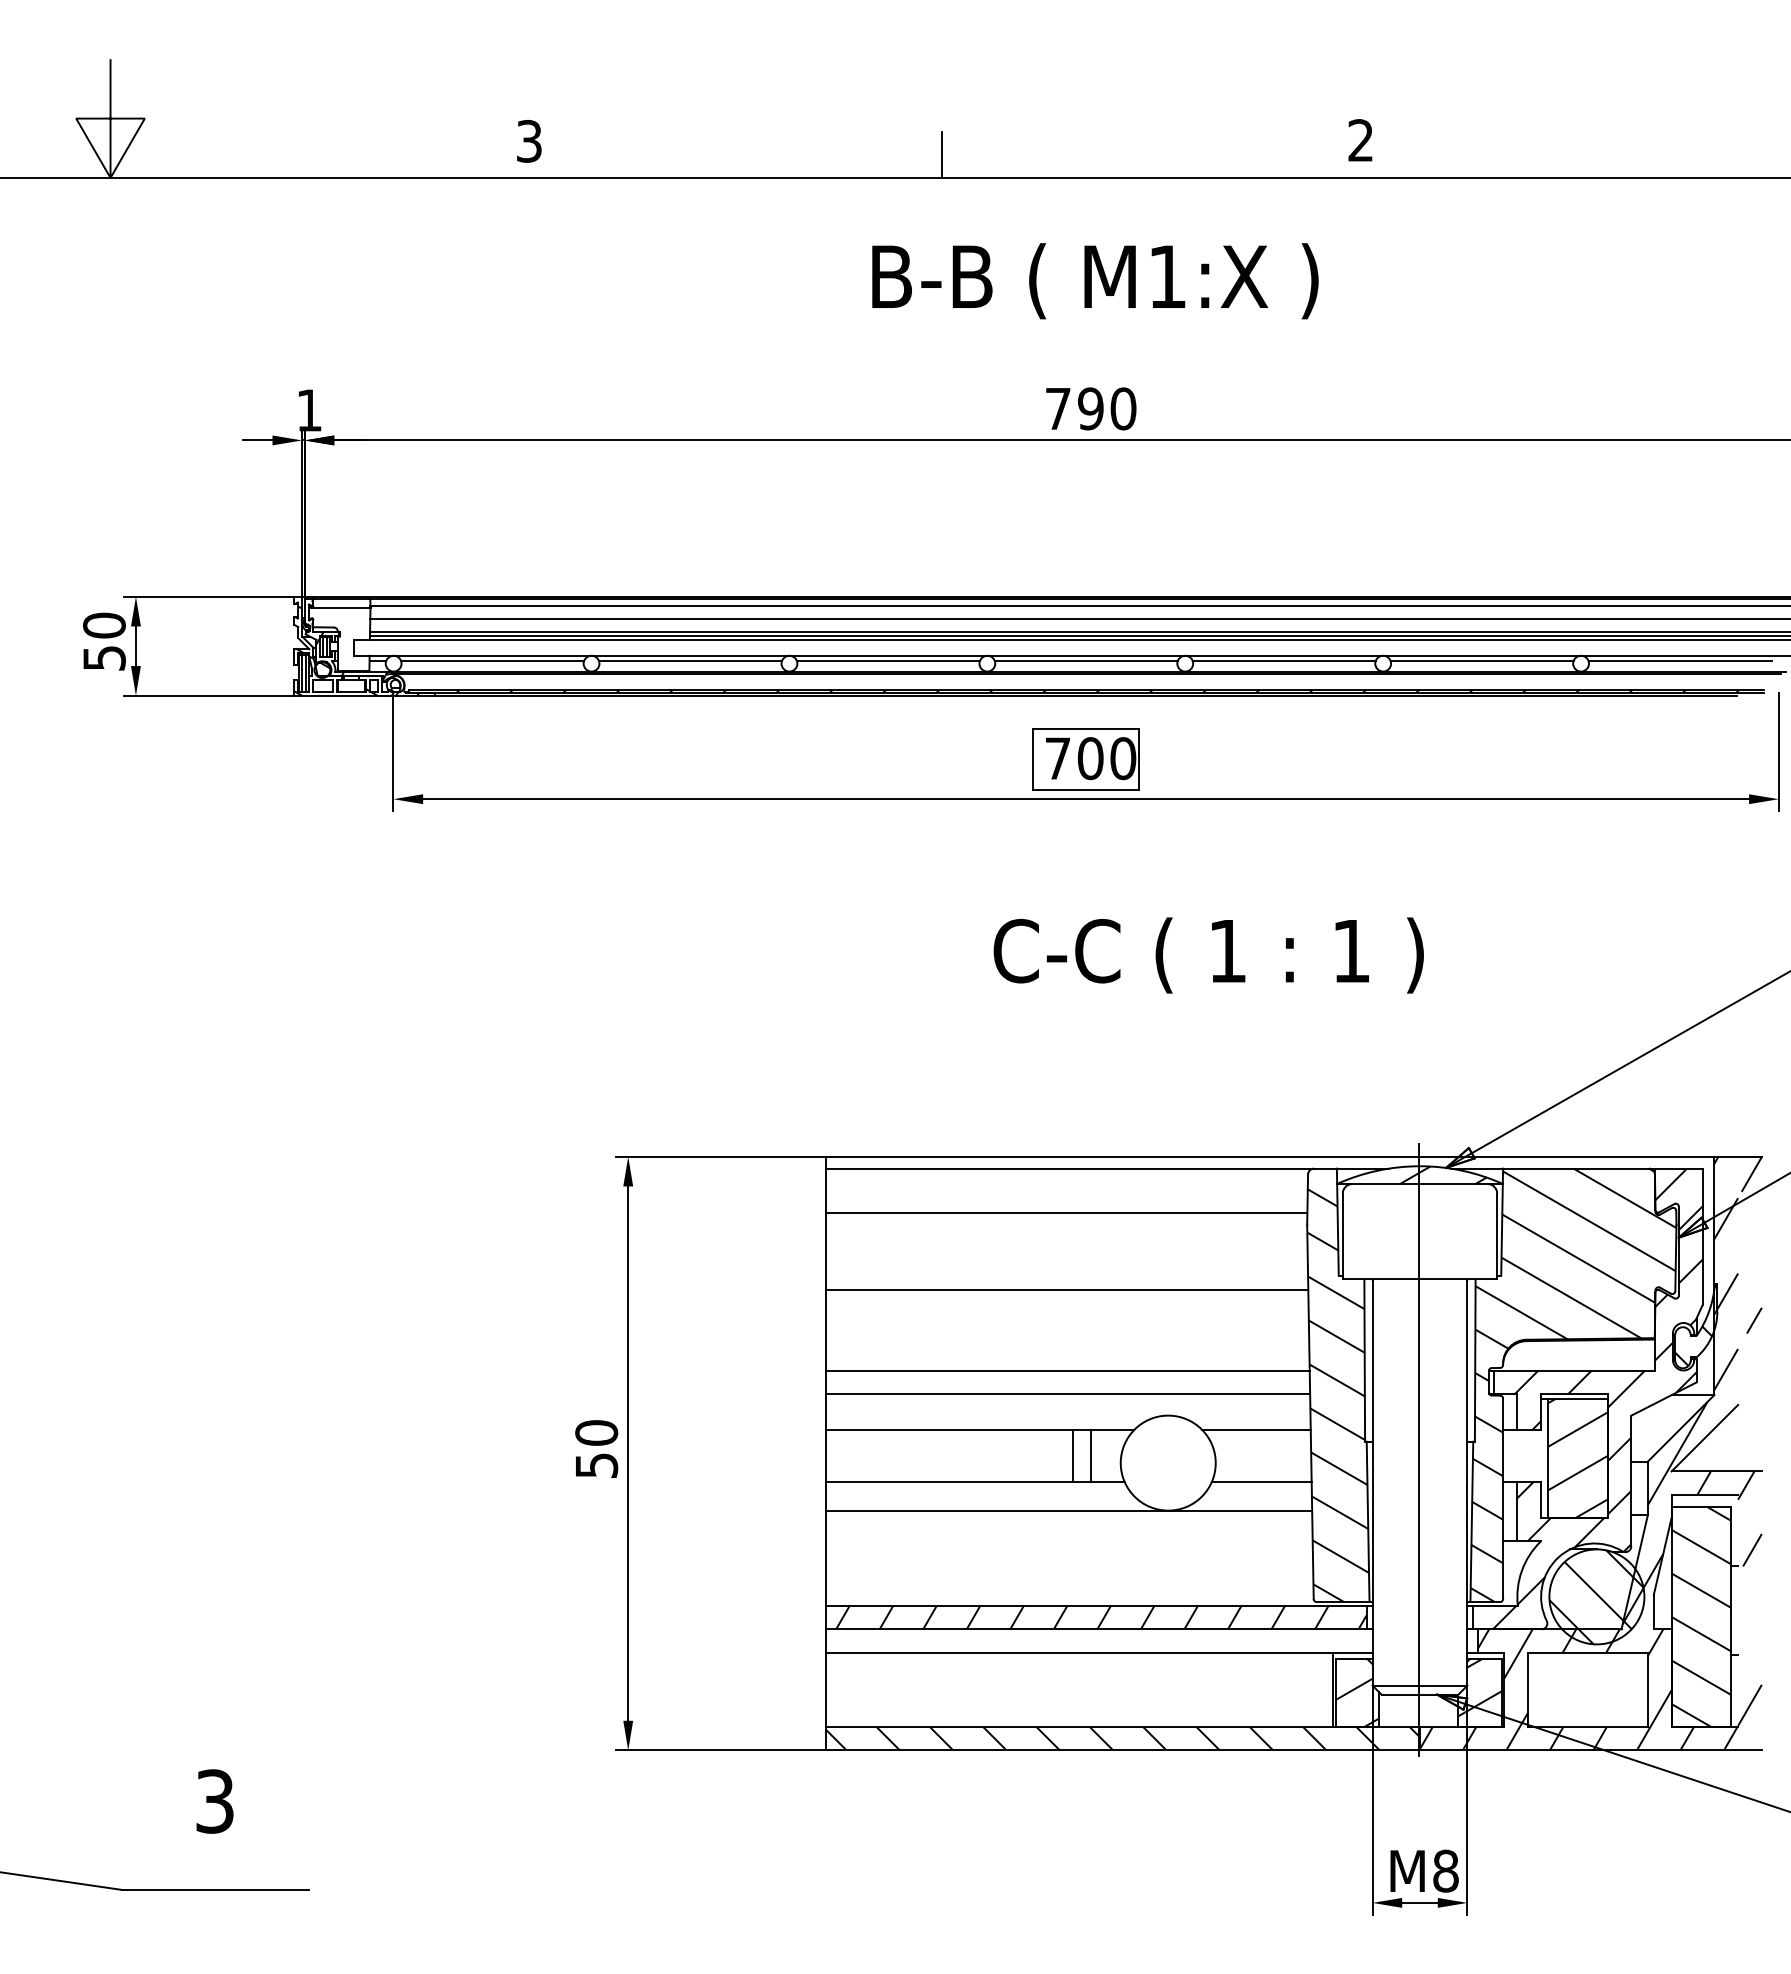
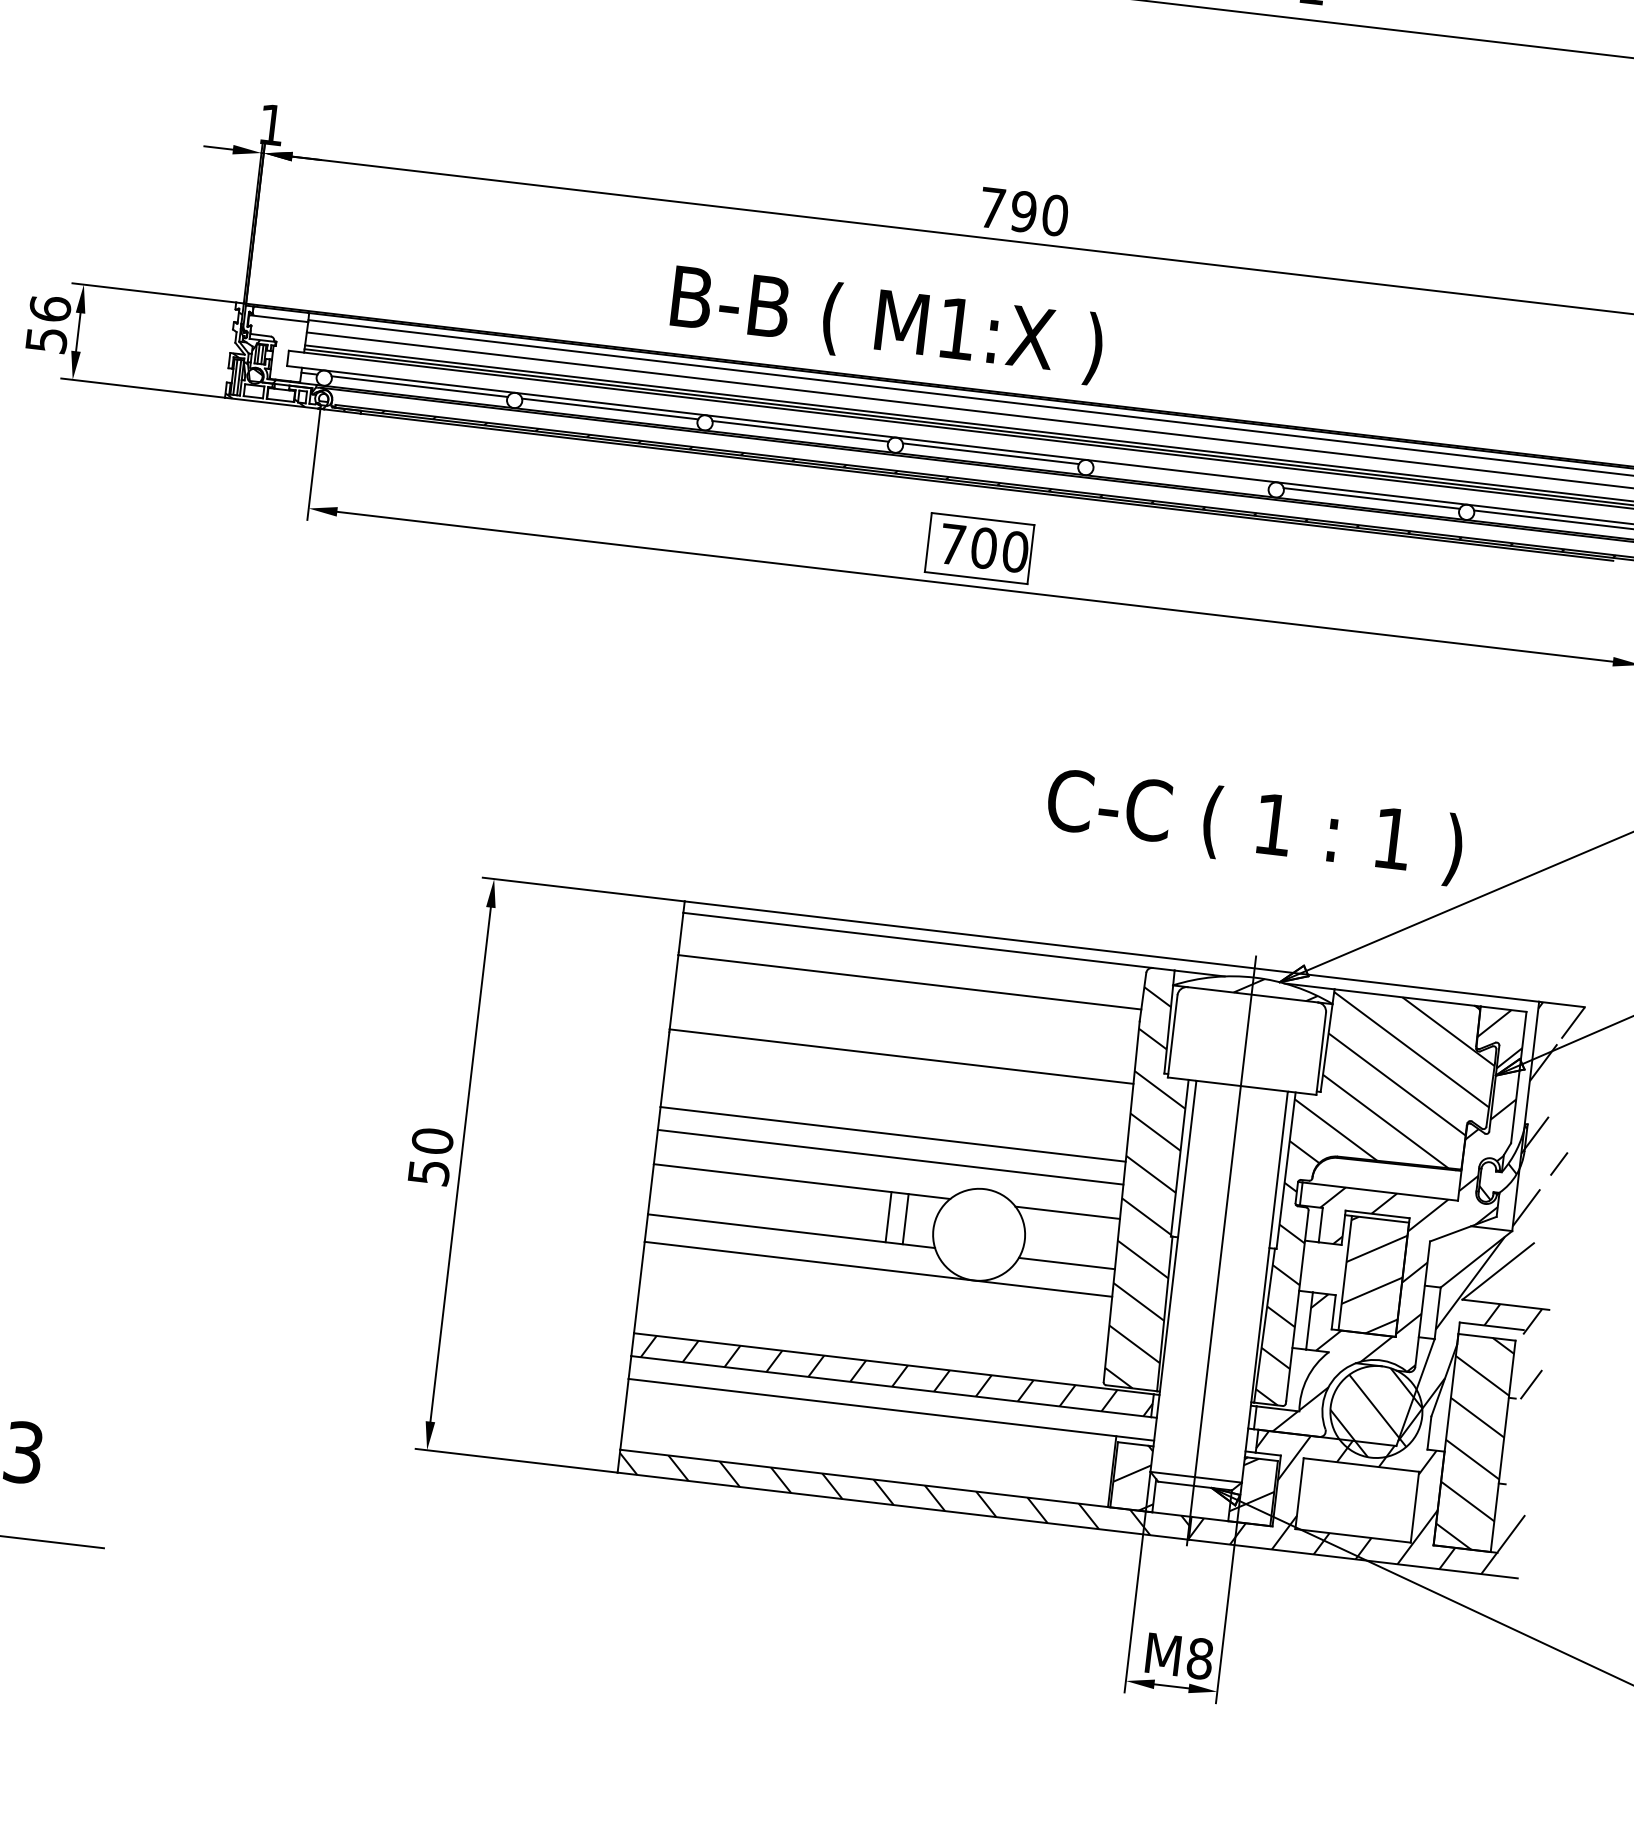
text: (1095, 281) -> (887, 325), moved
text: (104, 625) -> (50, 308), 50 -> 56
line: (1283, 660) -> (1180, 475), removed
text: (1208, 955) -> (1254, 826), moved

